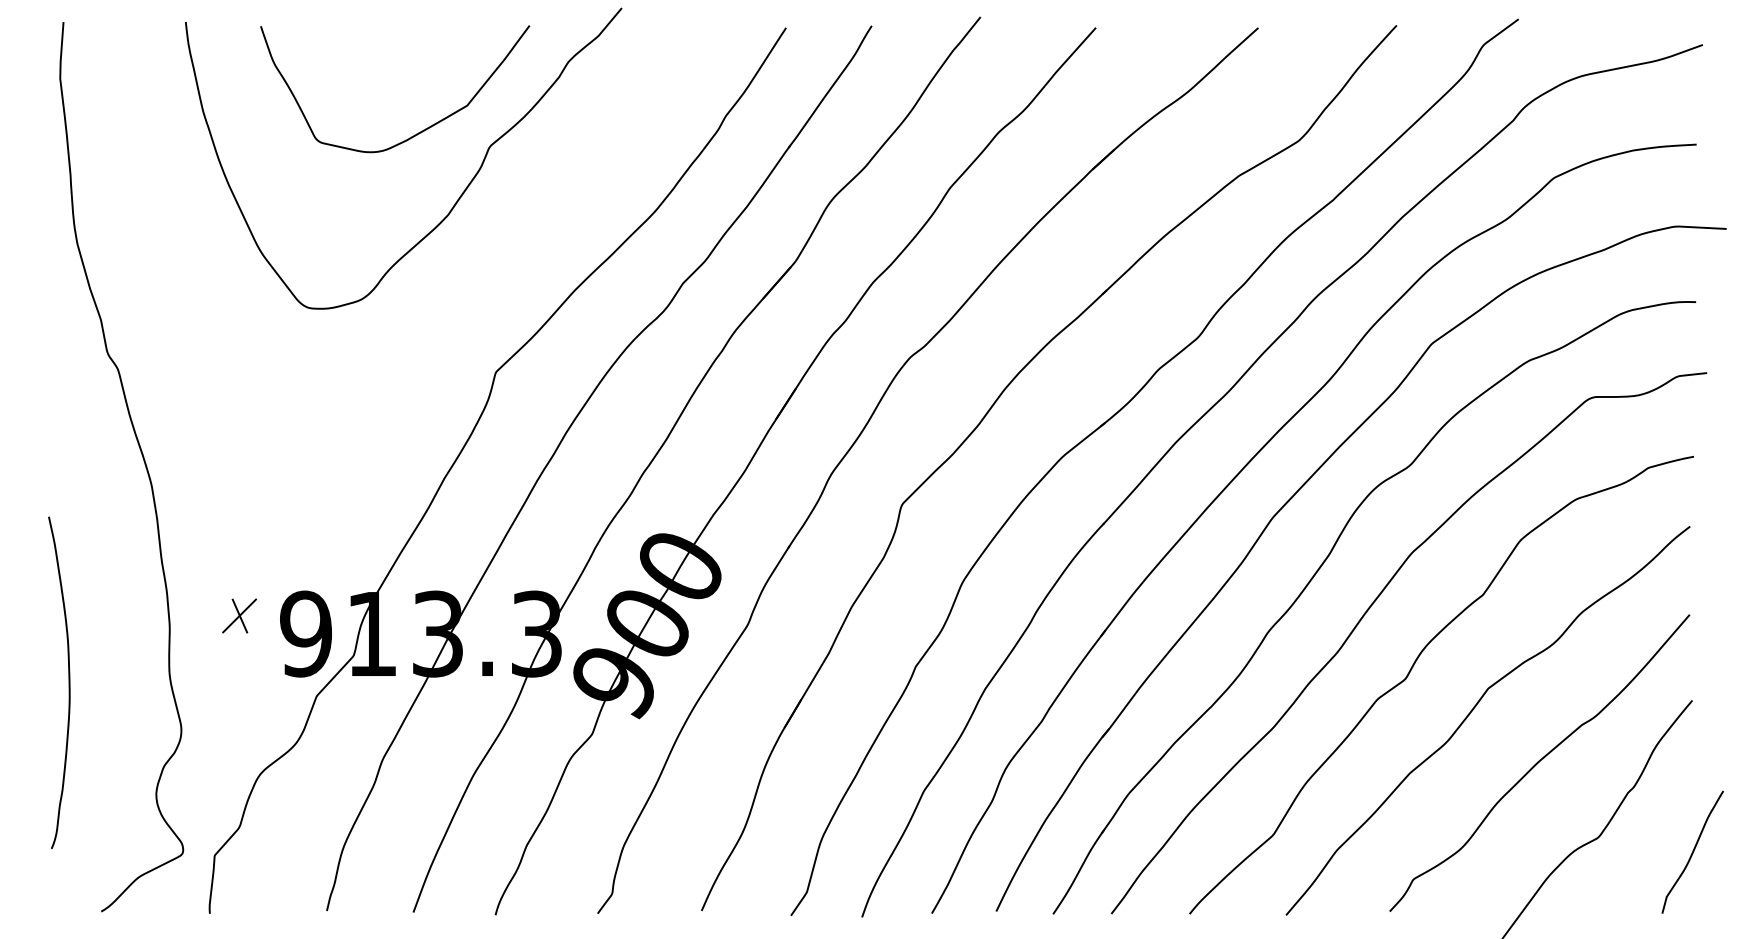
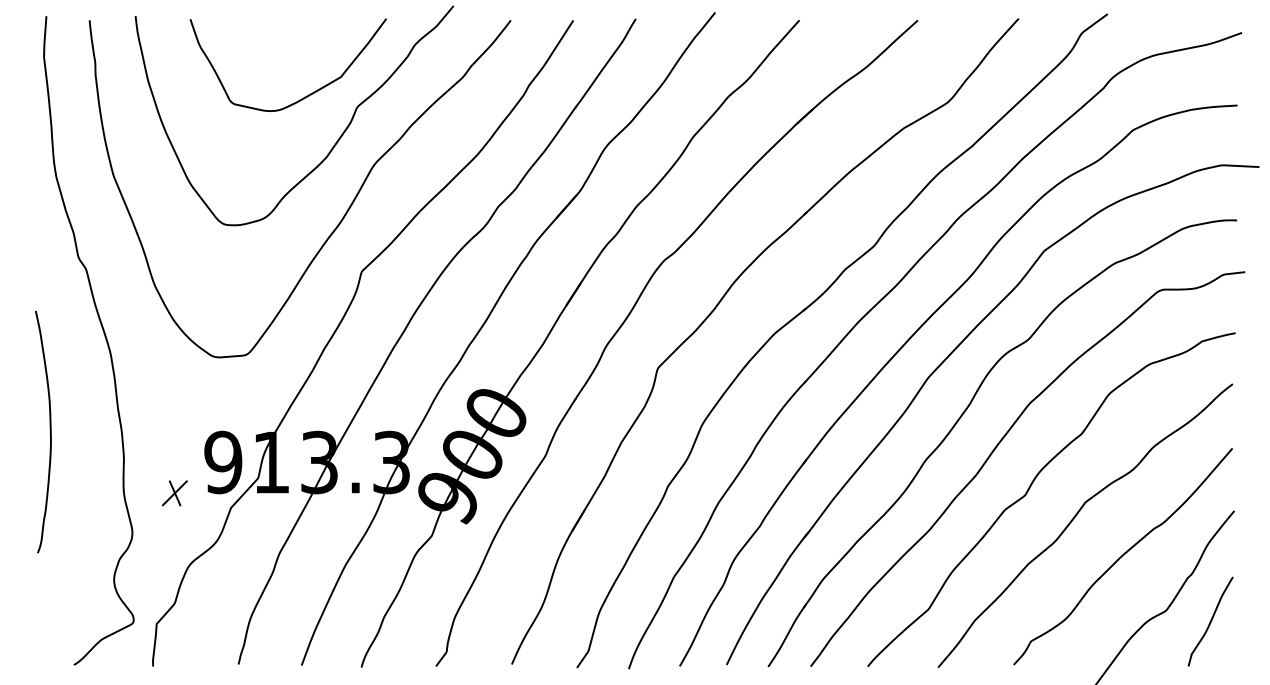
curve: (470, 295) -> (343, 215), added
part: (239, 616) -> (174, 493), moved
curve: (67, 682) -> (49, 431), moved
curve: (1692, 852) -> (1210, 621), moved

